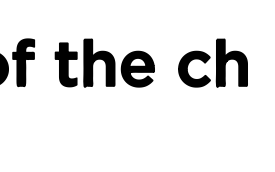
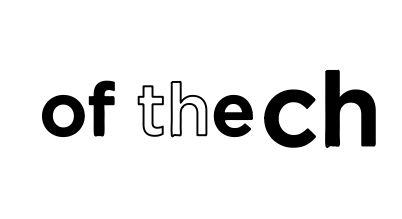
fill: (98, 62) -> (188, 108), removed
part: (212, 63) -> (319, 109), size x1.4
fill: (65, 64) -> (150, 110), removed

